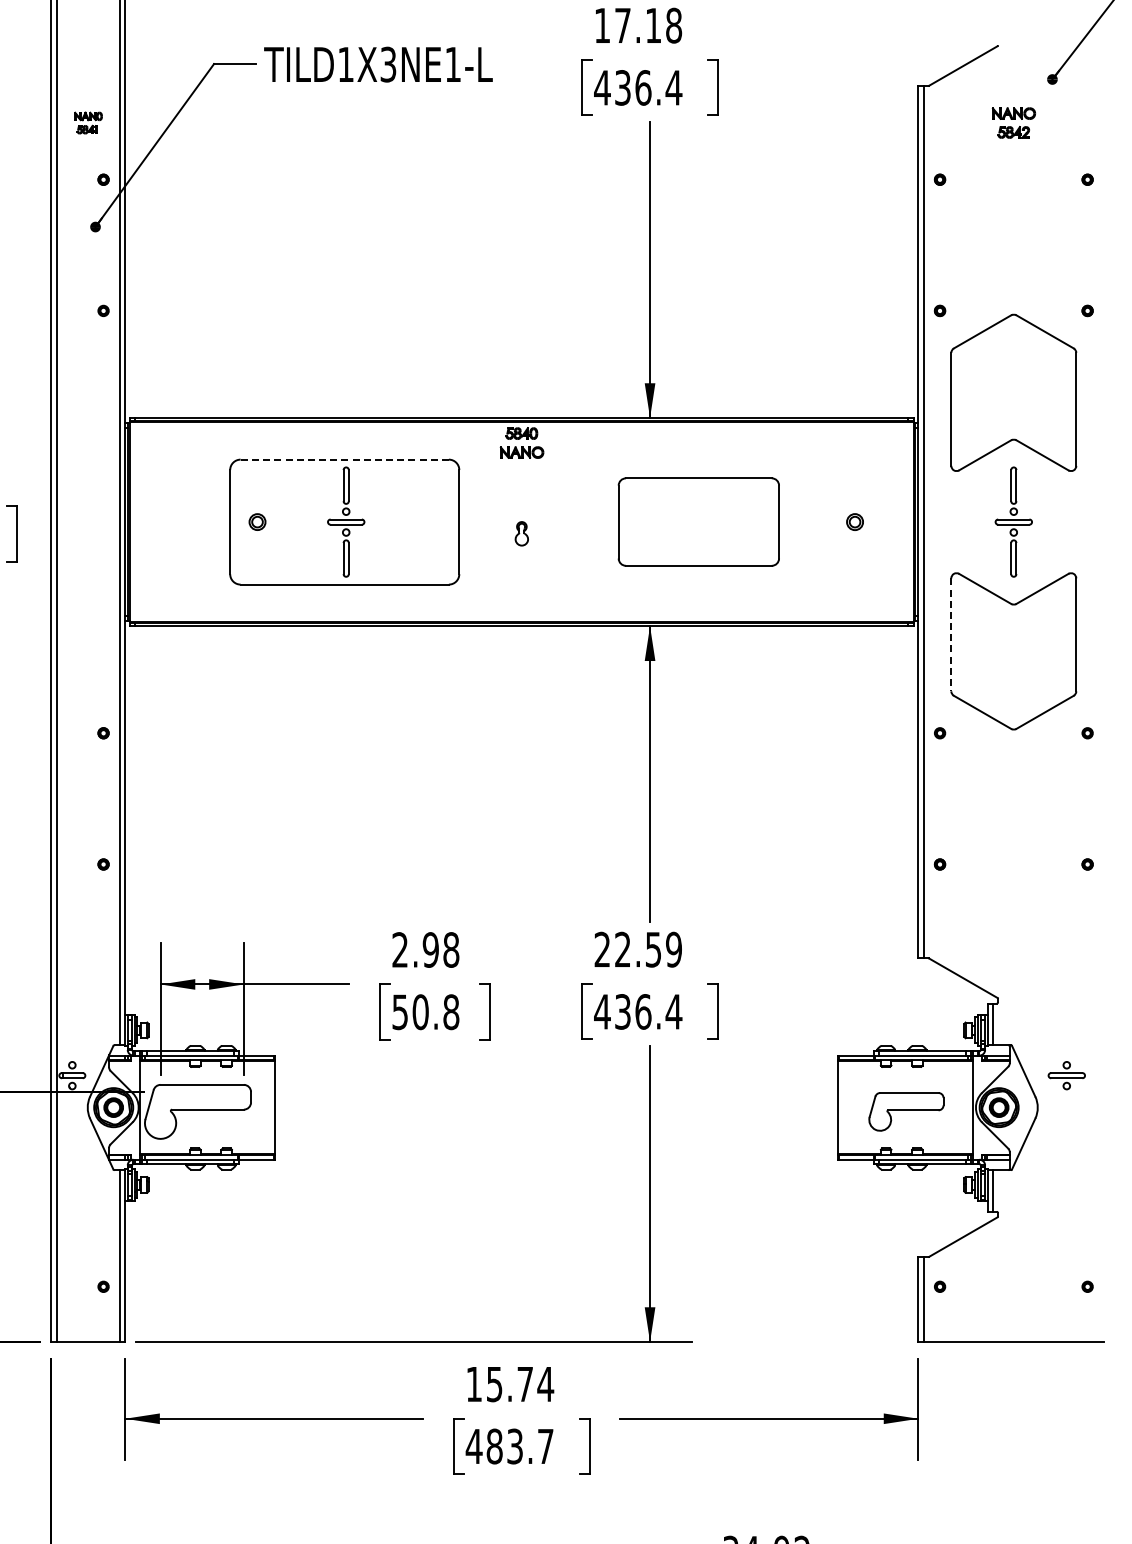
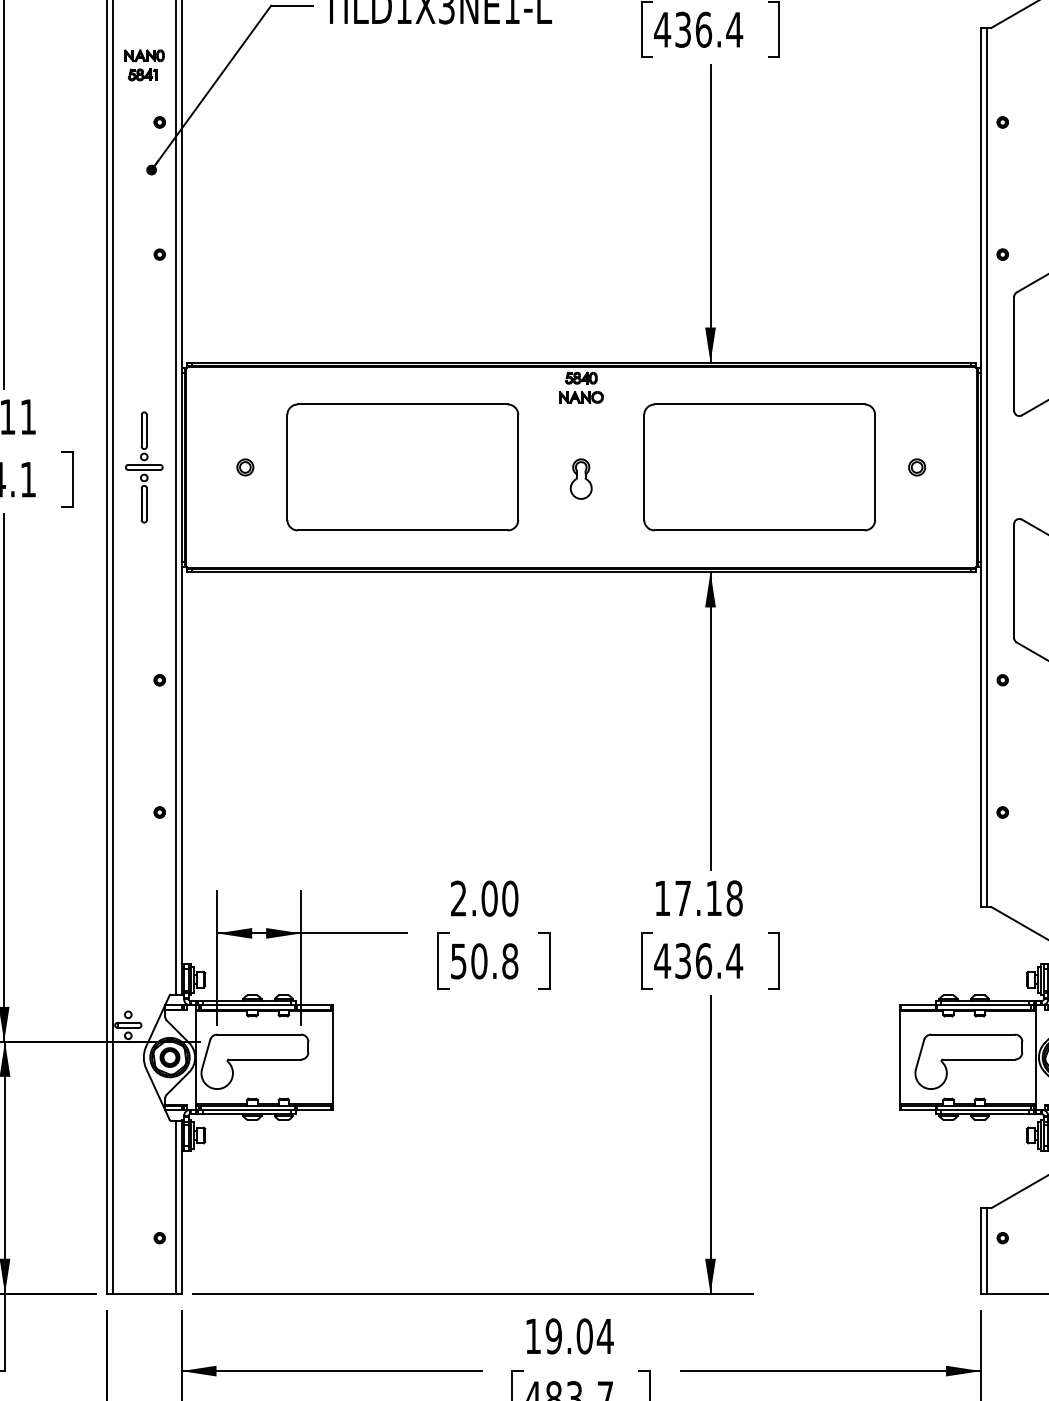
part: (88, 122) -> (144, 64), size x1.43
line: (344, 459) -> (402, 404), dashed -> solid
part: (257, 521) -> (245, 466), moved
part: (346, 521) -> (144, 466), moved
part: (698, 521) -> (759, 466), size x1.43
part: (521, 533) -> (580, 478), size x1.67
line: (951, 635) -> (1014, 581), dashed -> solid
text: (440, 949) -> (499, 898), 2.98 -> 2.00
text: (638, 949) -> (698, 898), 22.59 -> 17.18
part: (906, 1111) -> (968, 1061), size x1.43
text: (509, 1384) -> (568, 1336), 15.74 -> 19.04

